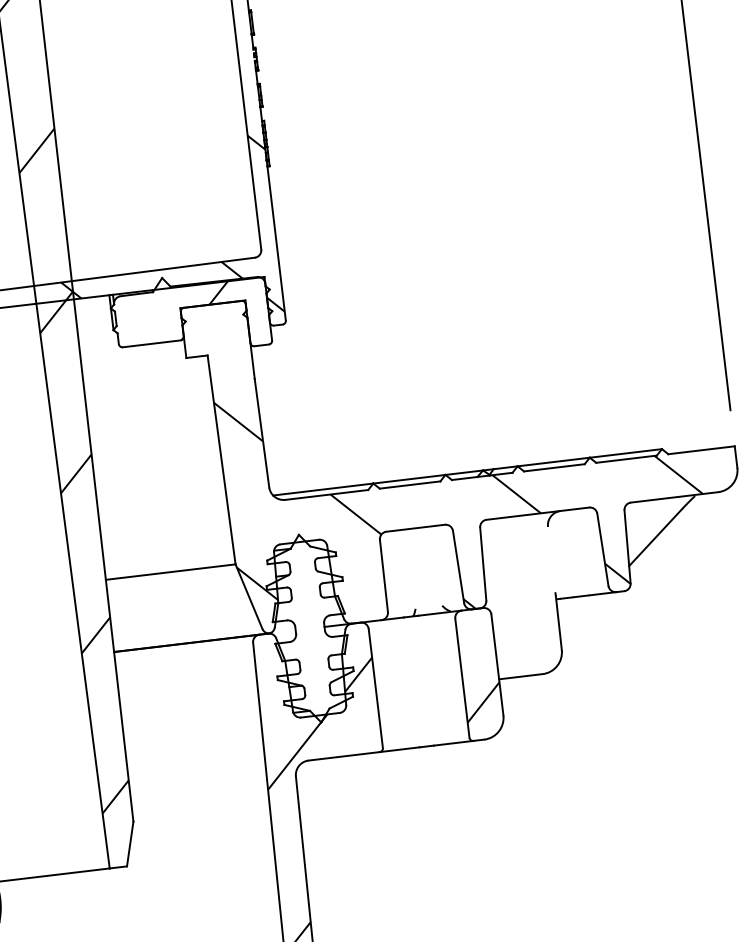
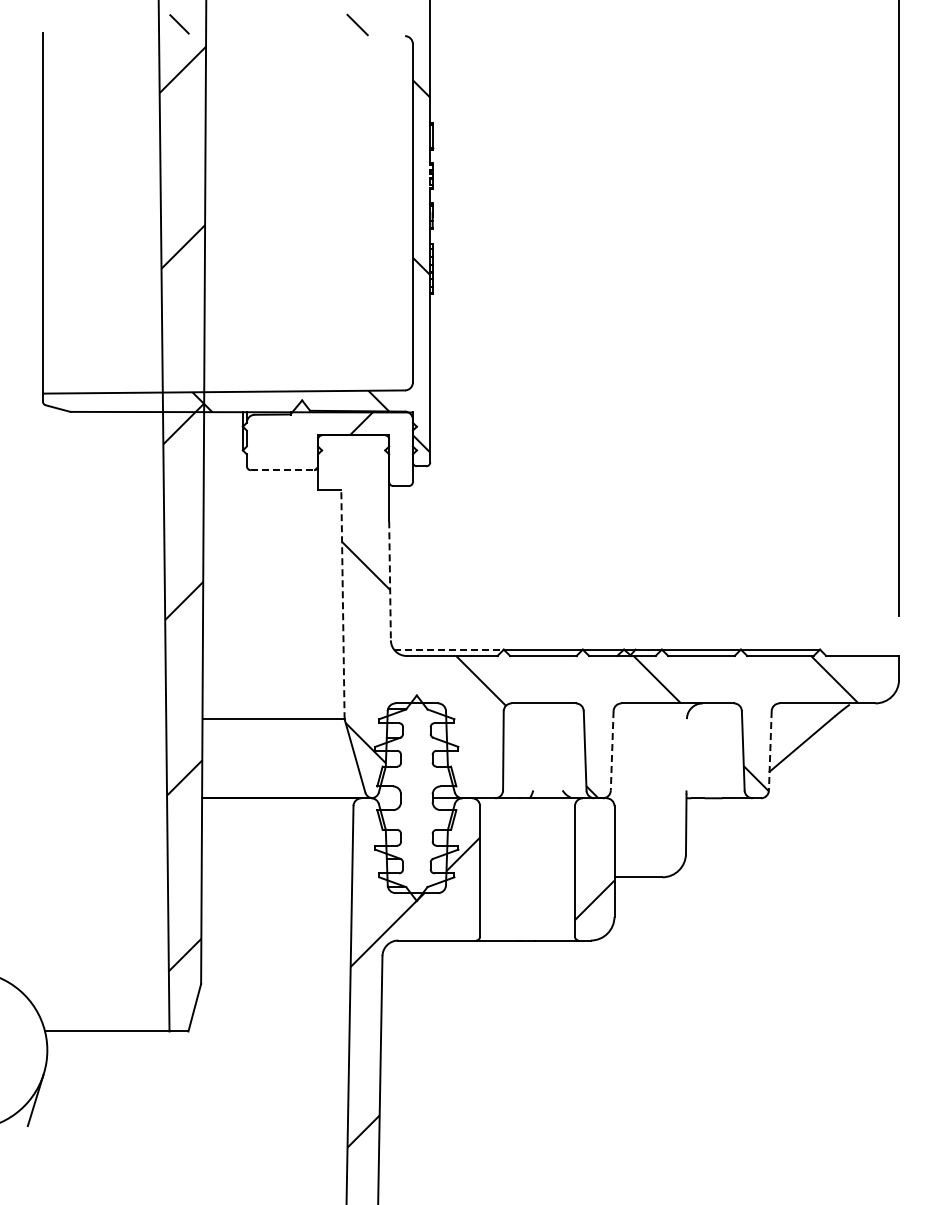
line: (151, 344) -> (282, 470), solid -> dashed
line: (262, 432) -> (390, 580), solid -> dashed
line: (221, 459) -> (342, 604), solid -> dashed
line: (322, 489) -> (448, 649), solid -> dashed
line: (627, 546) -> (770, 750), solid -> dashed
line: (483, 563) -> (612, 750), solid -> dashed

